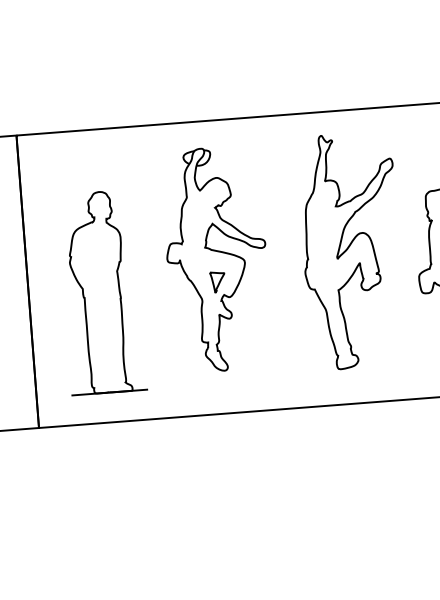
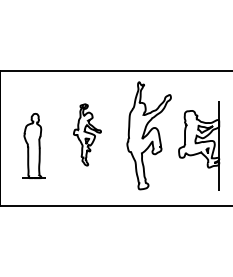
part: (216, 258) -> (87, 134), size x0.6
part: (101, 291) -> (33, 145), size x0.7

